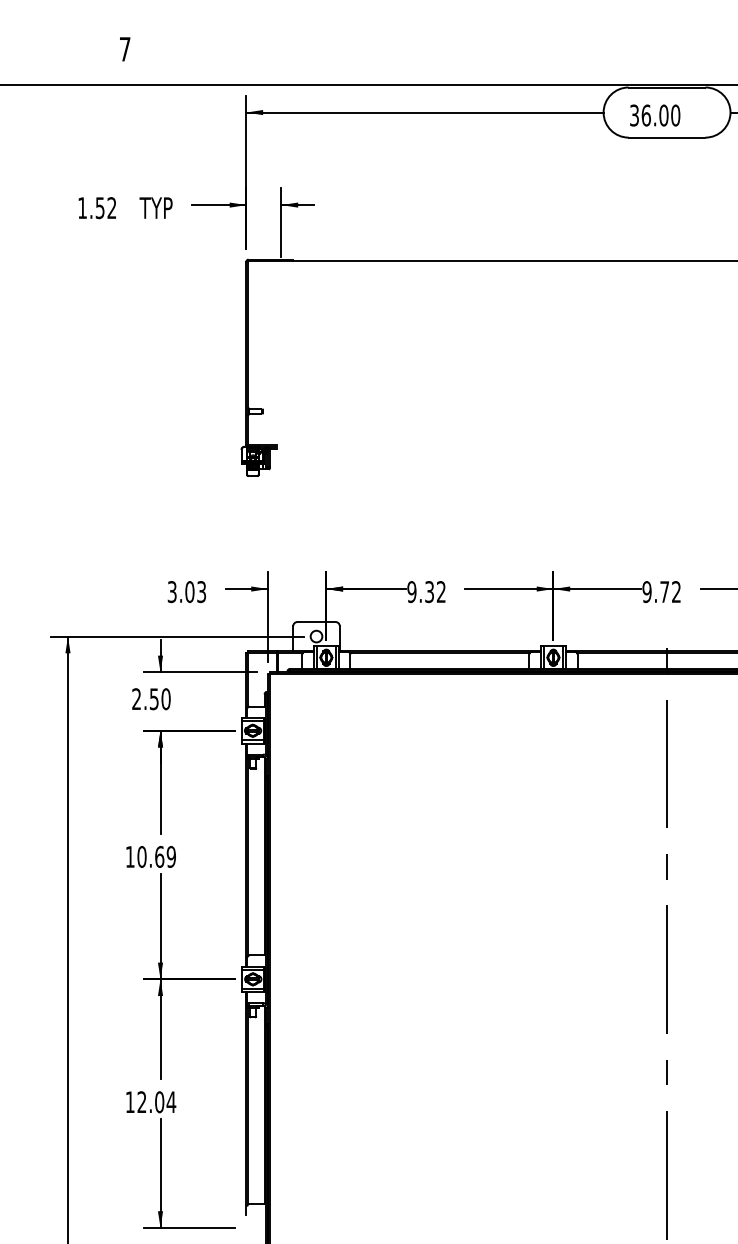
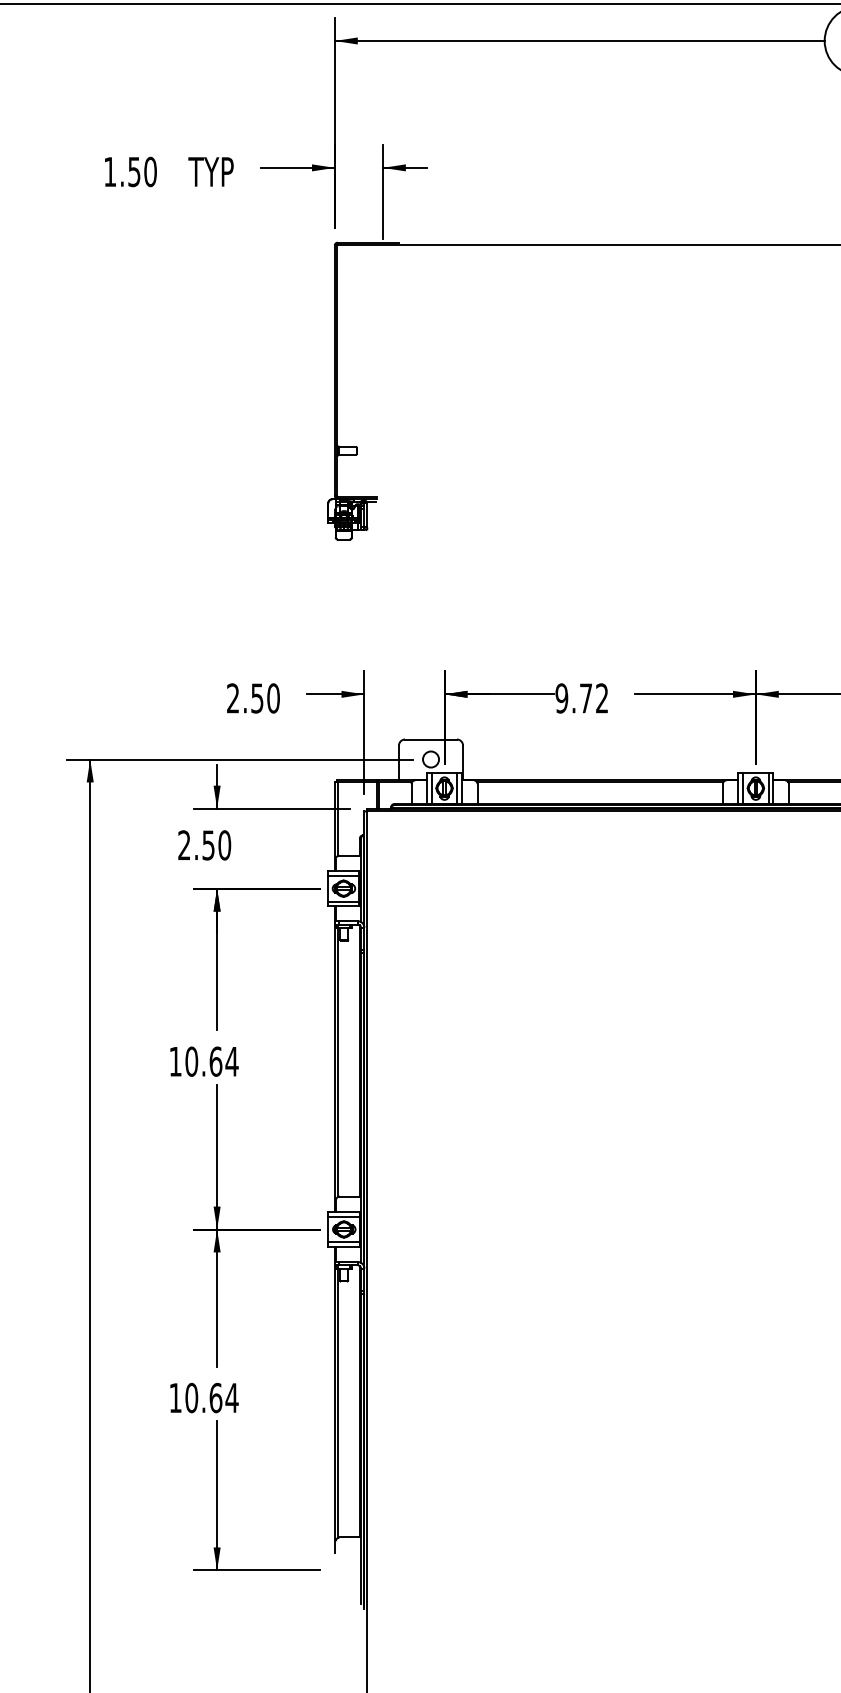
text: (111, 208) -> (149, 172), 1.52 -> 1.50
text: (186, 592) -> (252, 699), 3.03 -> 2.50
text: (429, 592) -> (585, 699), 9.32 -> 9.72
text: (171, 856) -> (232, 1061), 10.69 -> 10.64
text: (150, 1102) -> (203, 1398), 12.04 -> 10.64

